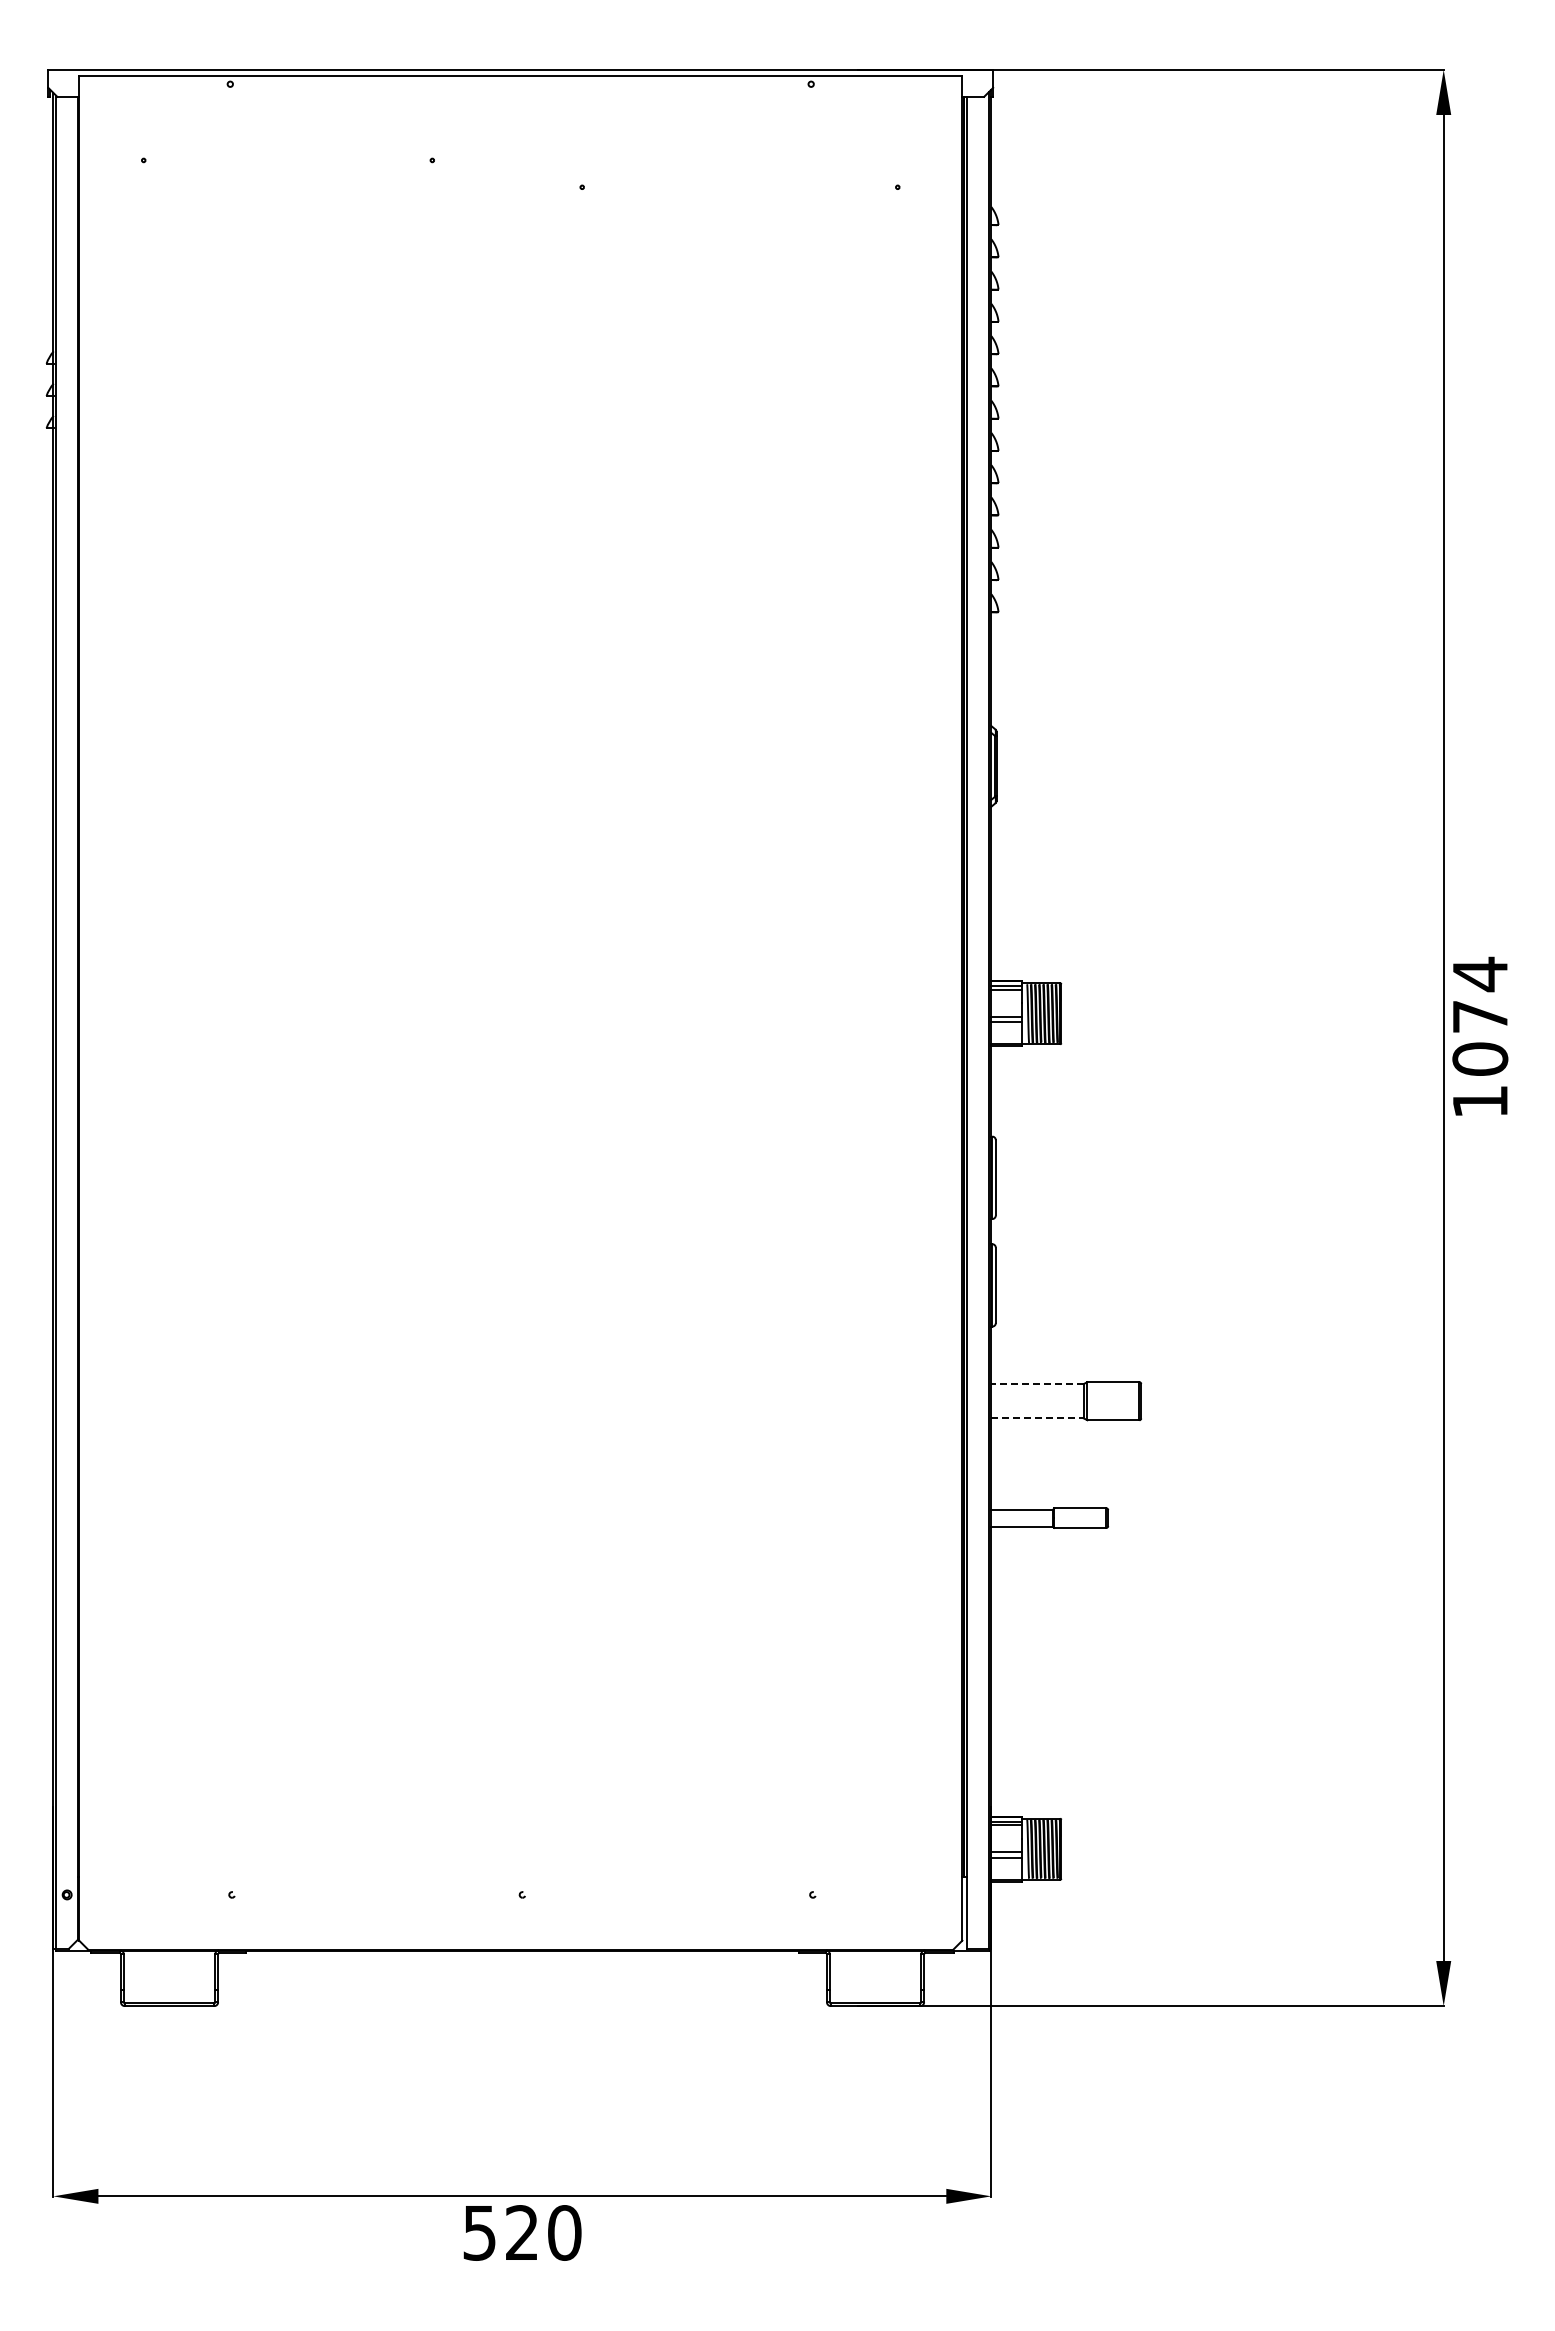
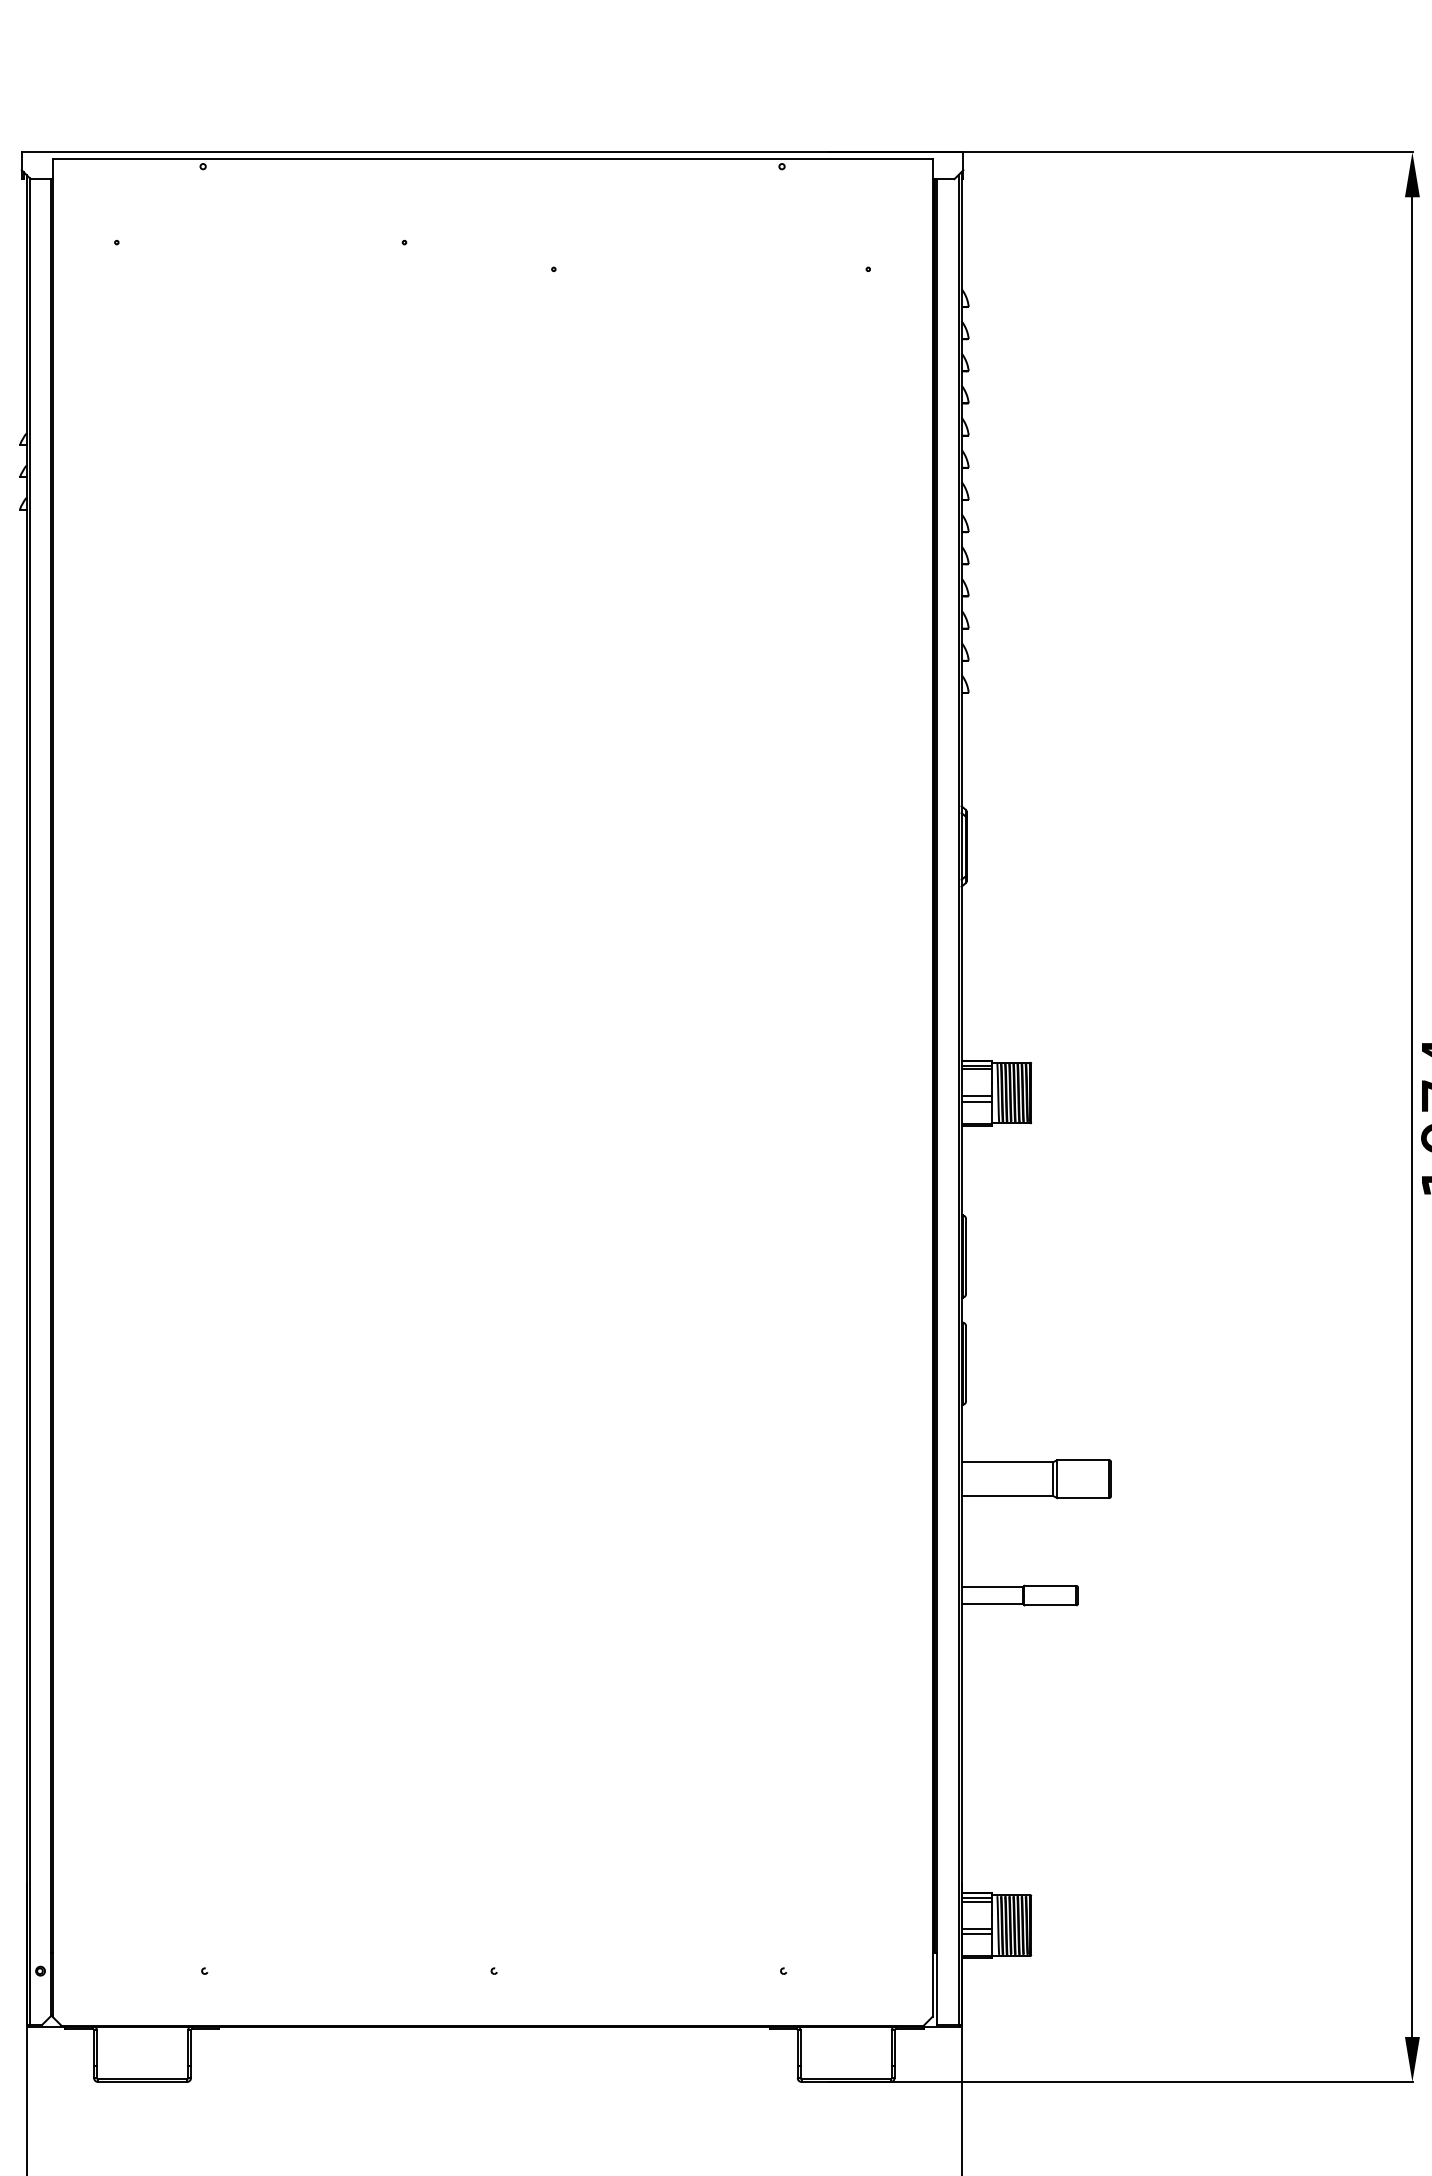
line: (1036, 1384) -> (1006, 1462), dashed -> solid
line: (1037, 1418) -> (1007, 1496), dashed -> solid

